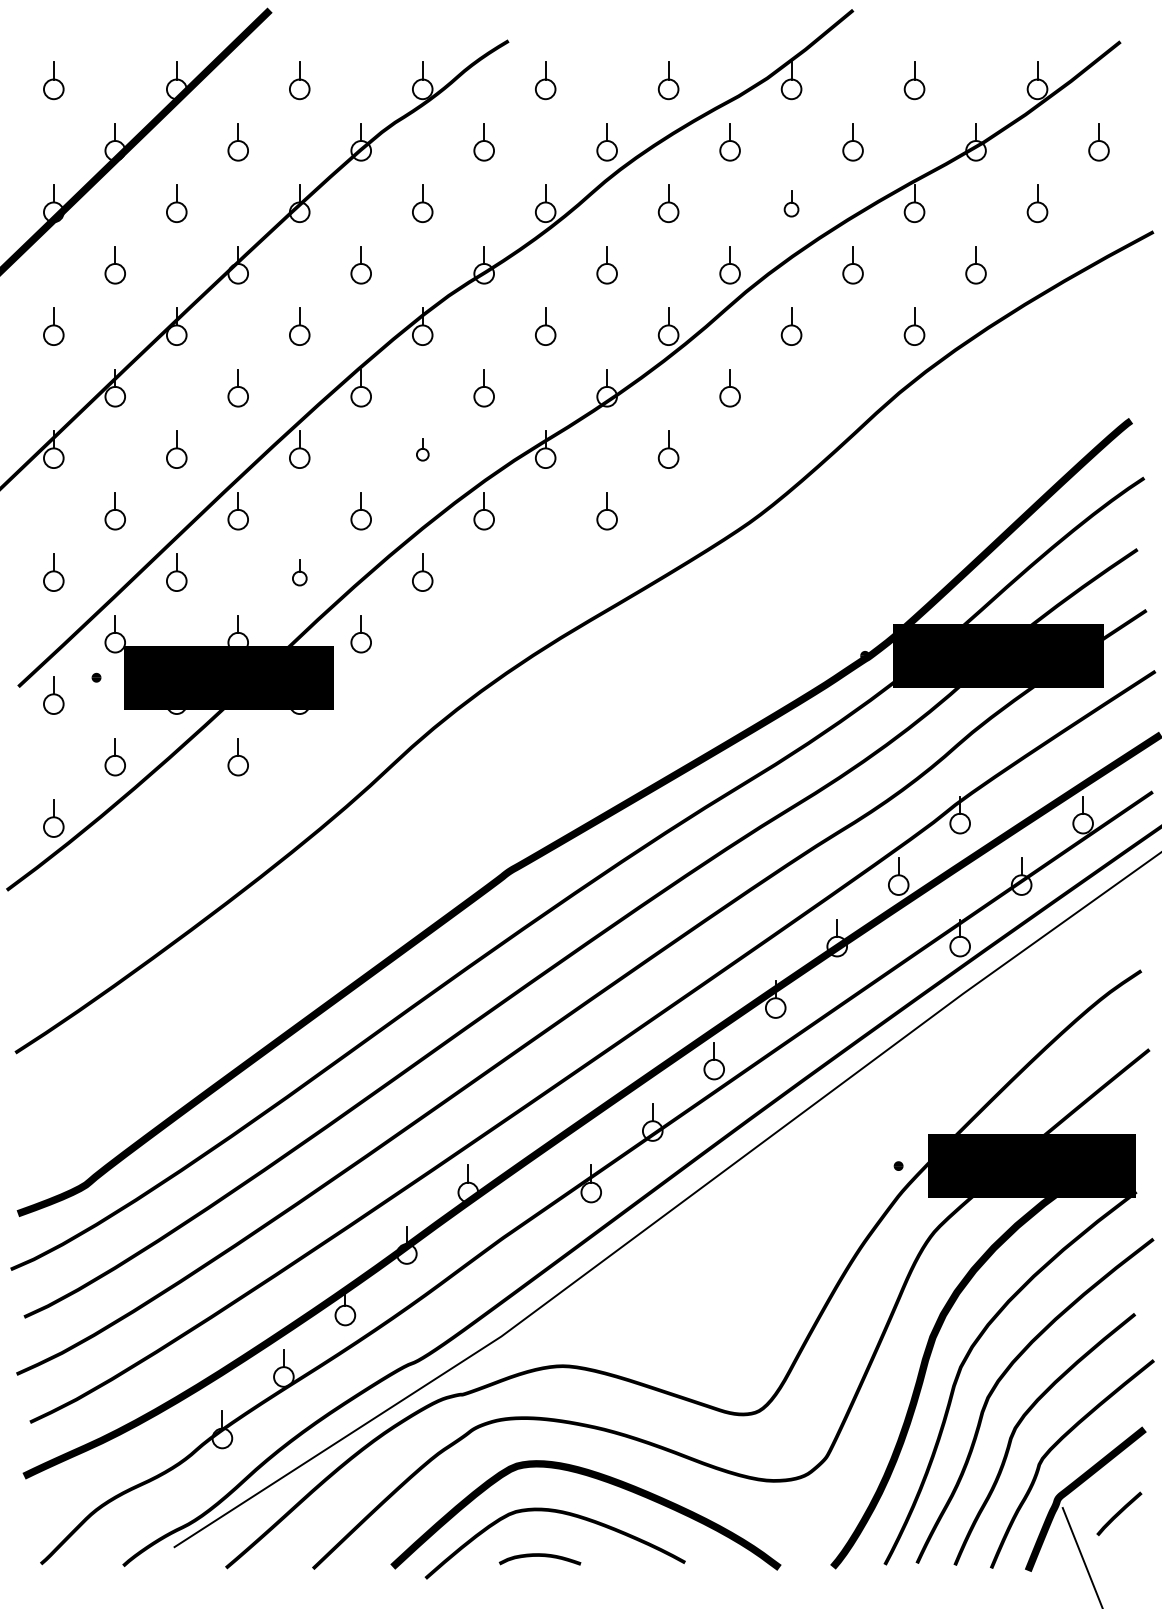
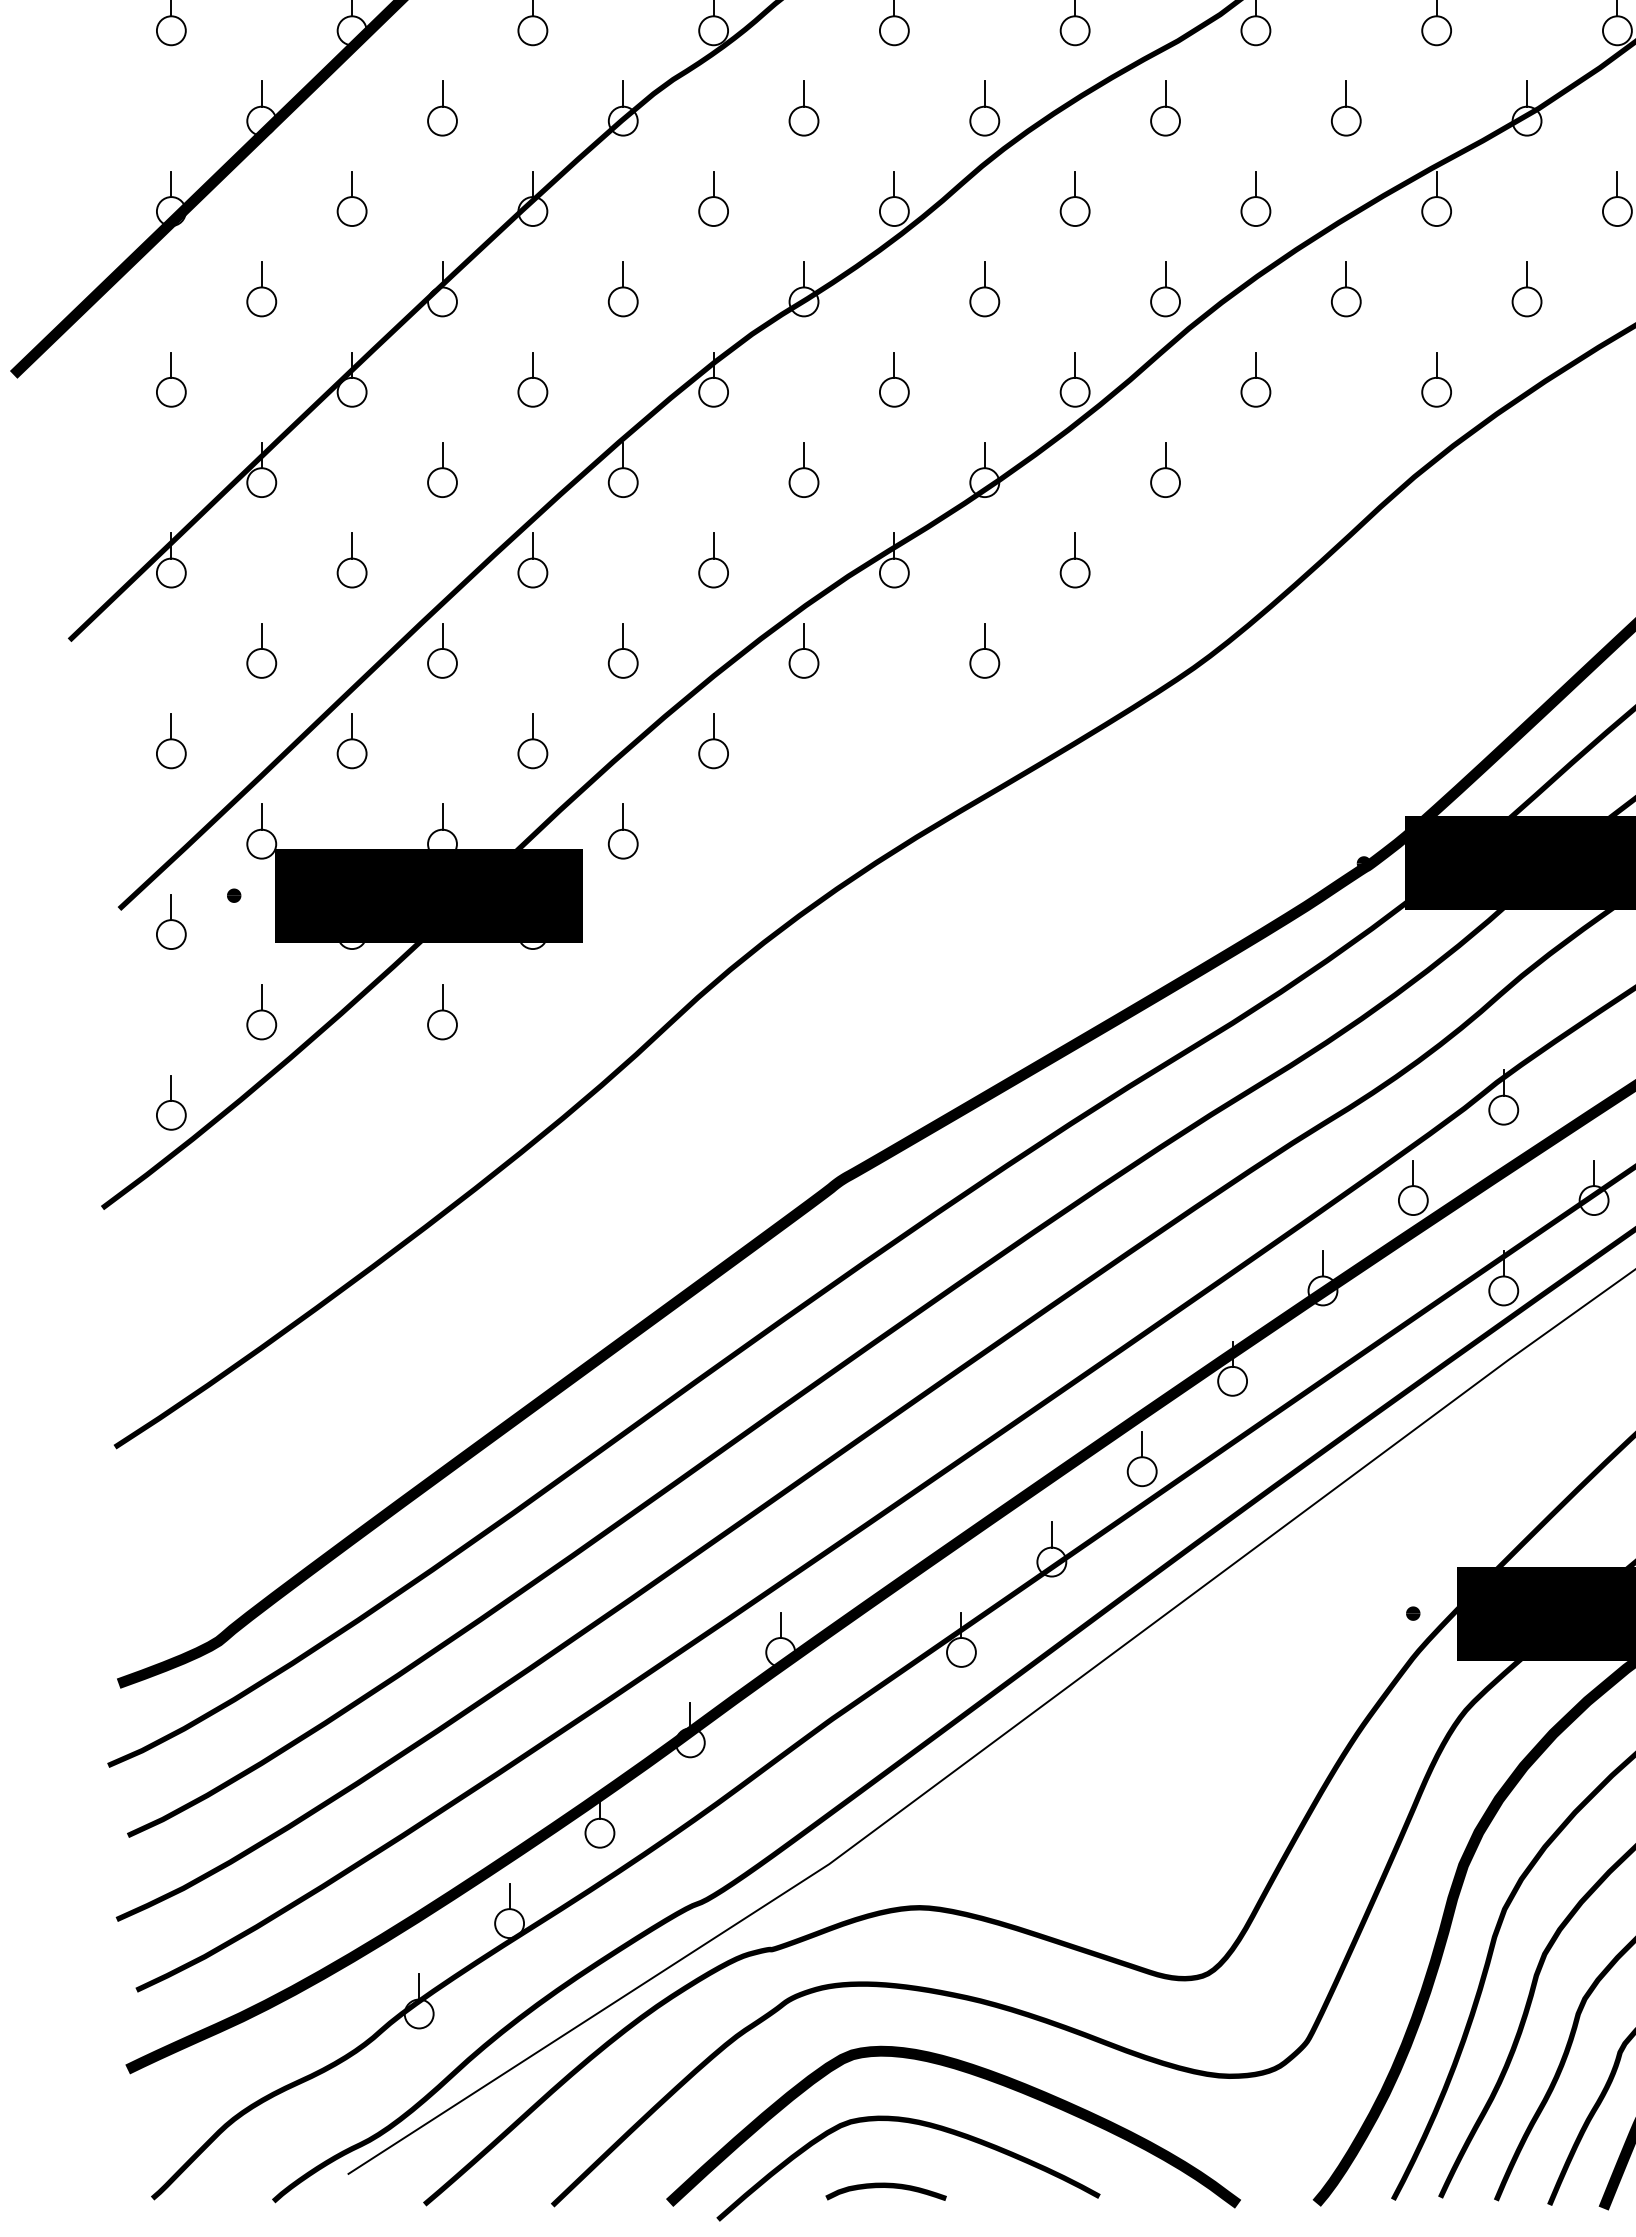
part: (791, 203) -> (1255, 198), size x1.43
part: (422, 449) -> (713, 560), size x1.67
part: (299, 572) -> (532, 741), size x1.43

